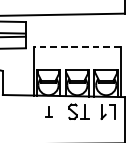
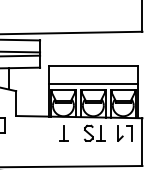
line: (77, 47) -> (93, 66), dashed -> solid
line: (77, 64) -> (93, 84), added
part: (48, 111) -> (63, 133), size x1.43

